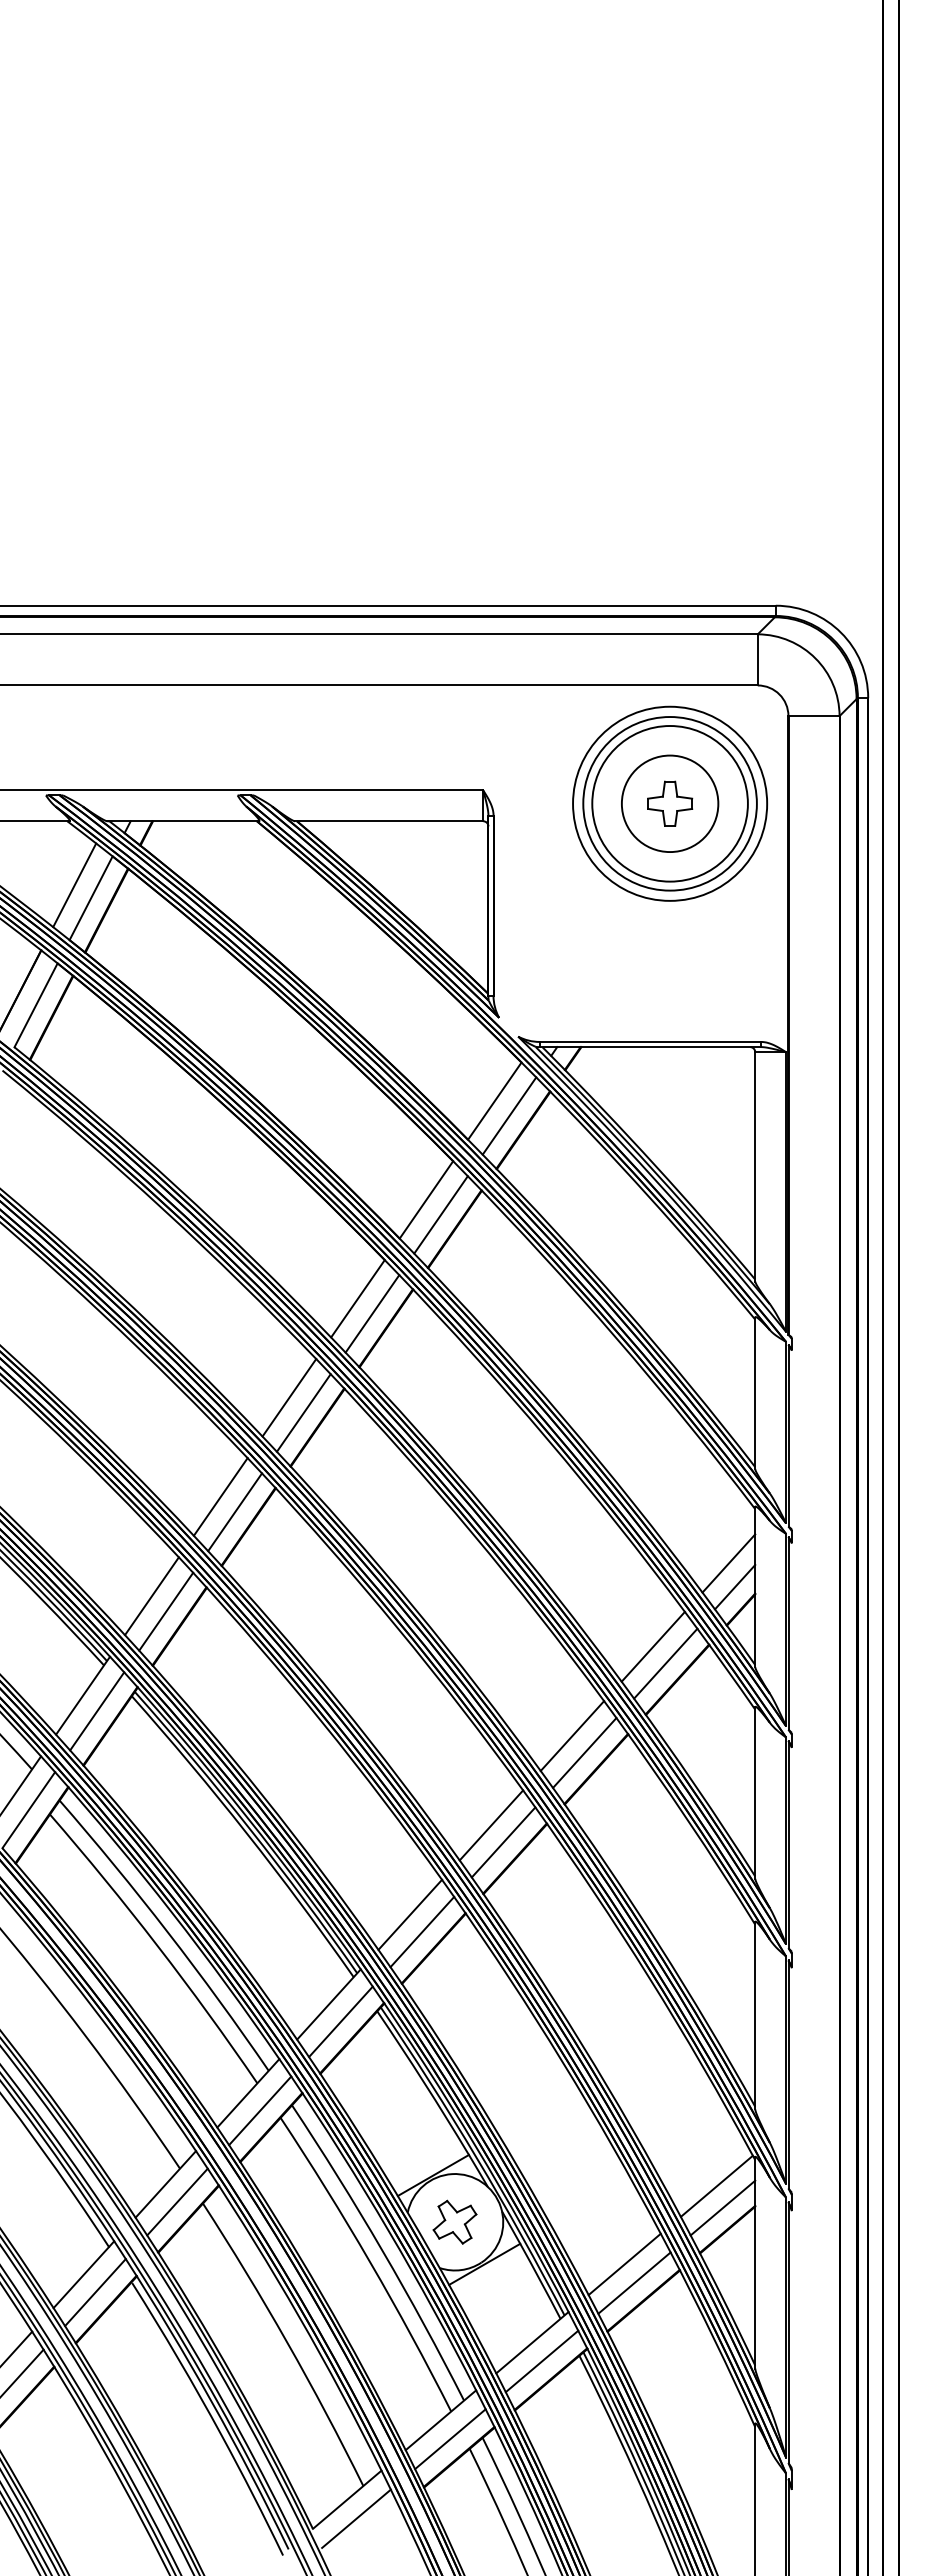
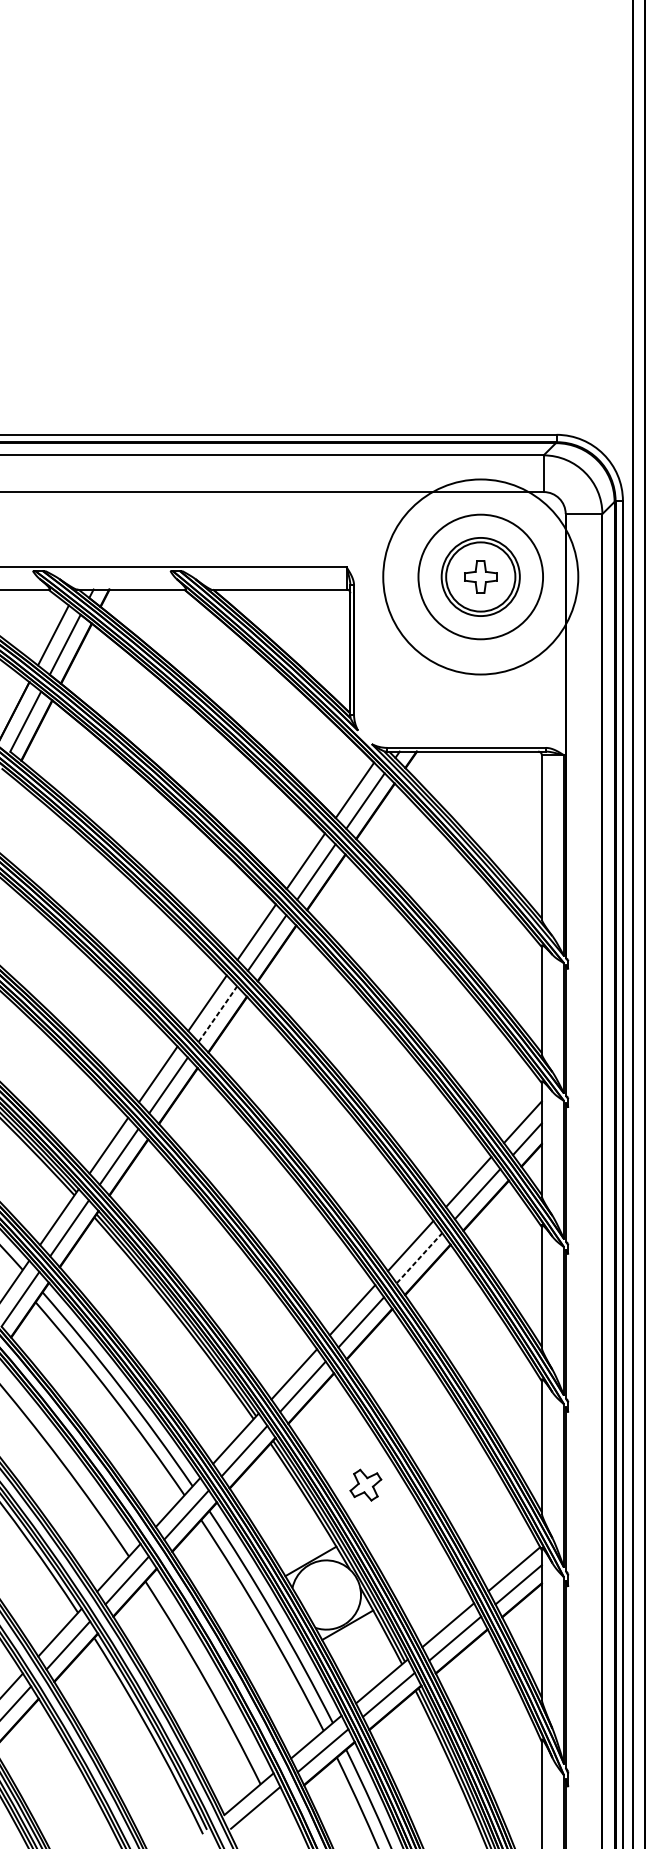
circle: (669, 803) -> (480, 576), size x0.7
circle: (670, 803) -> (481, 576), size x1.4
line: (304, 1412) -> (218, 1013), solid -> dashed
line: (585, 1752) -> (420, 1257), solid -> dashed
part: (454, 2221) -> (365, 1484), moved

